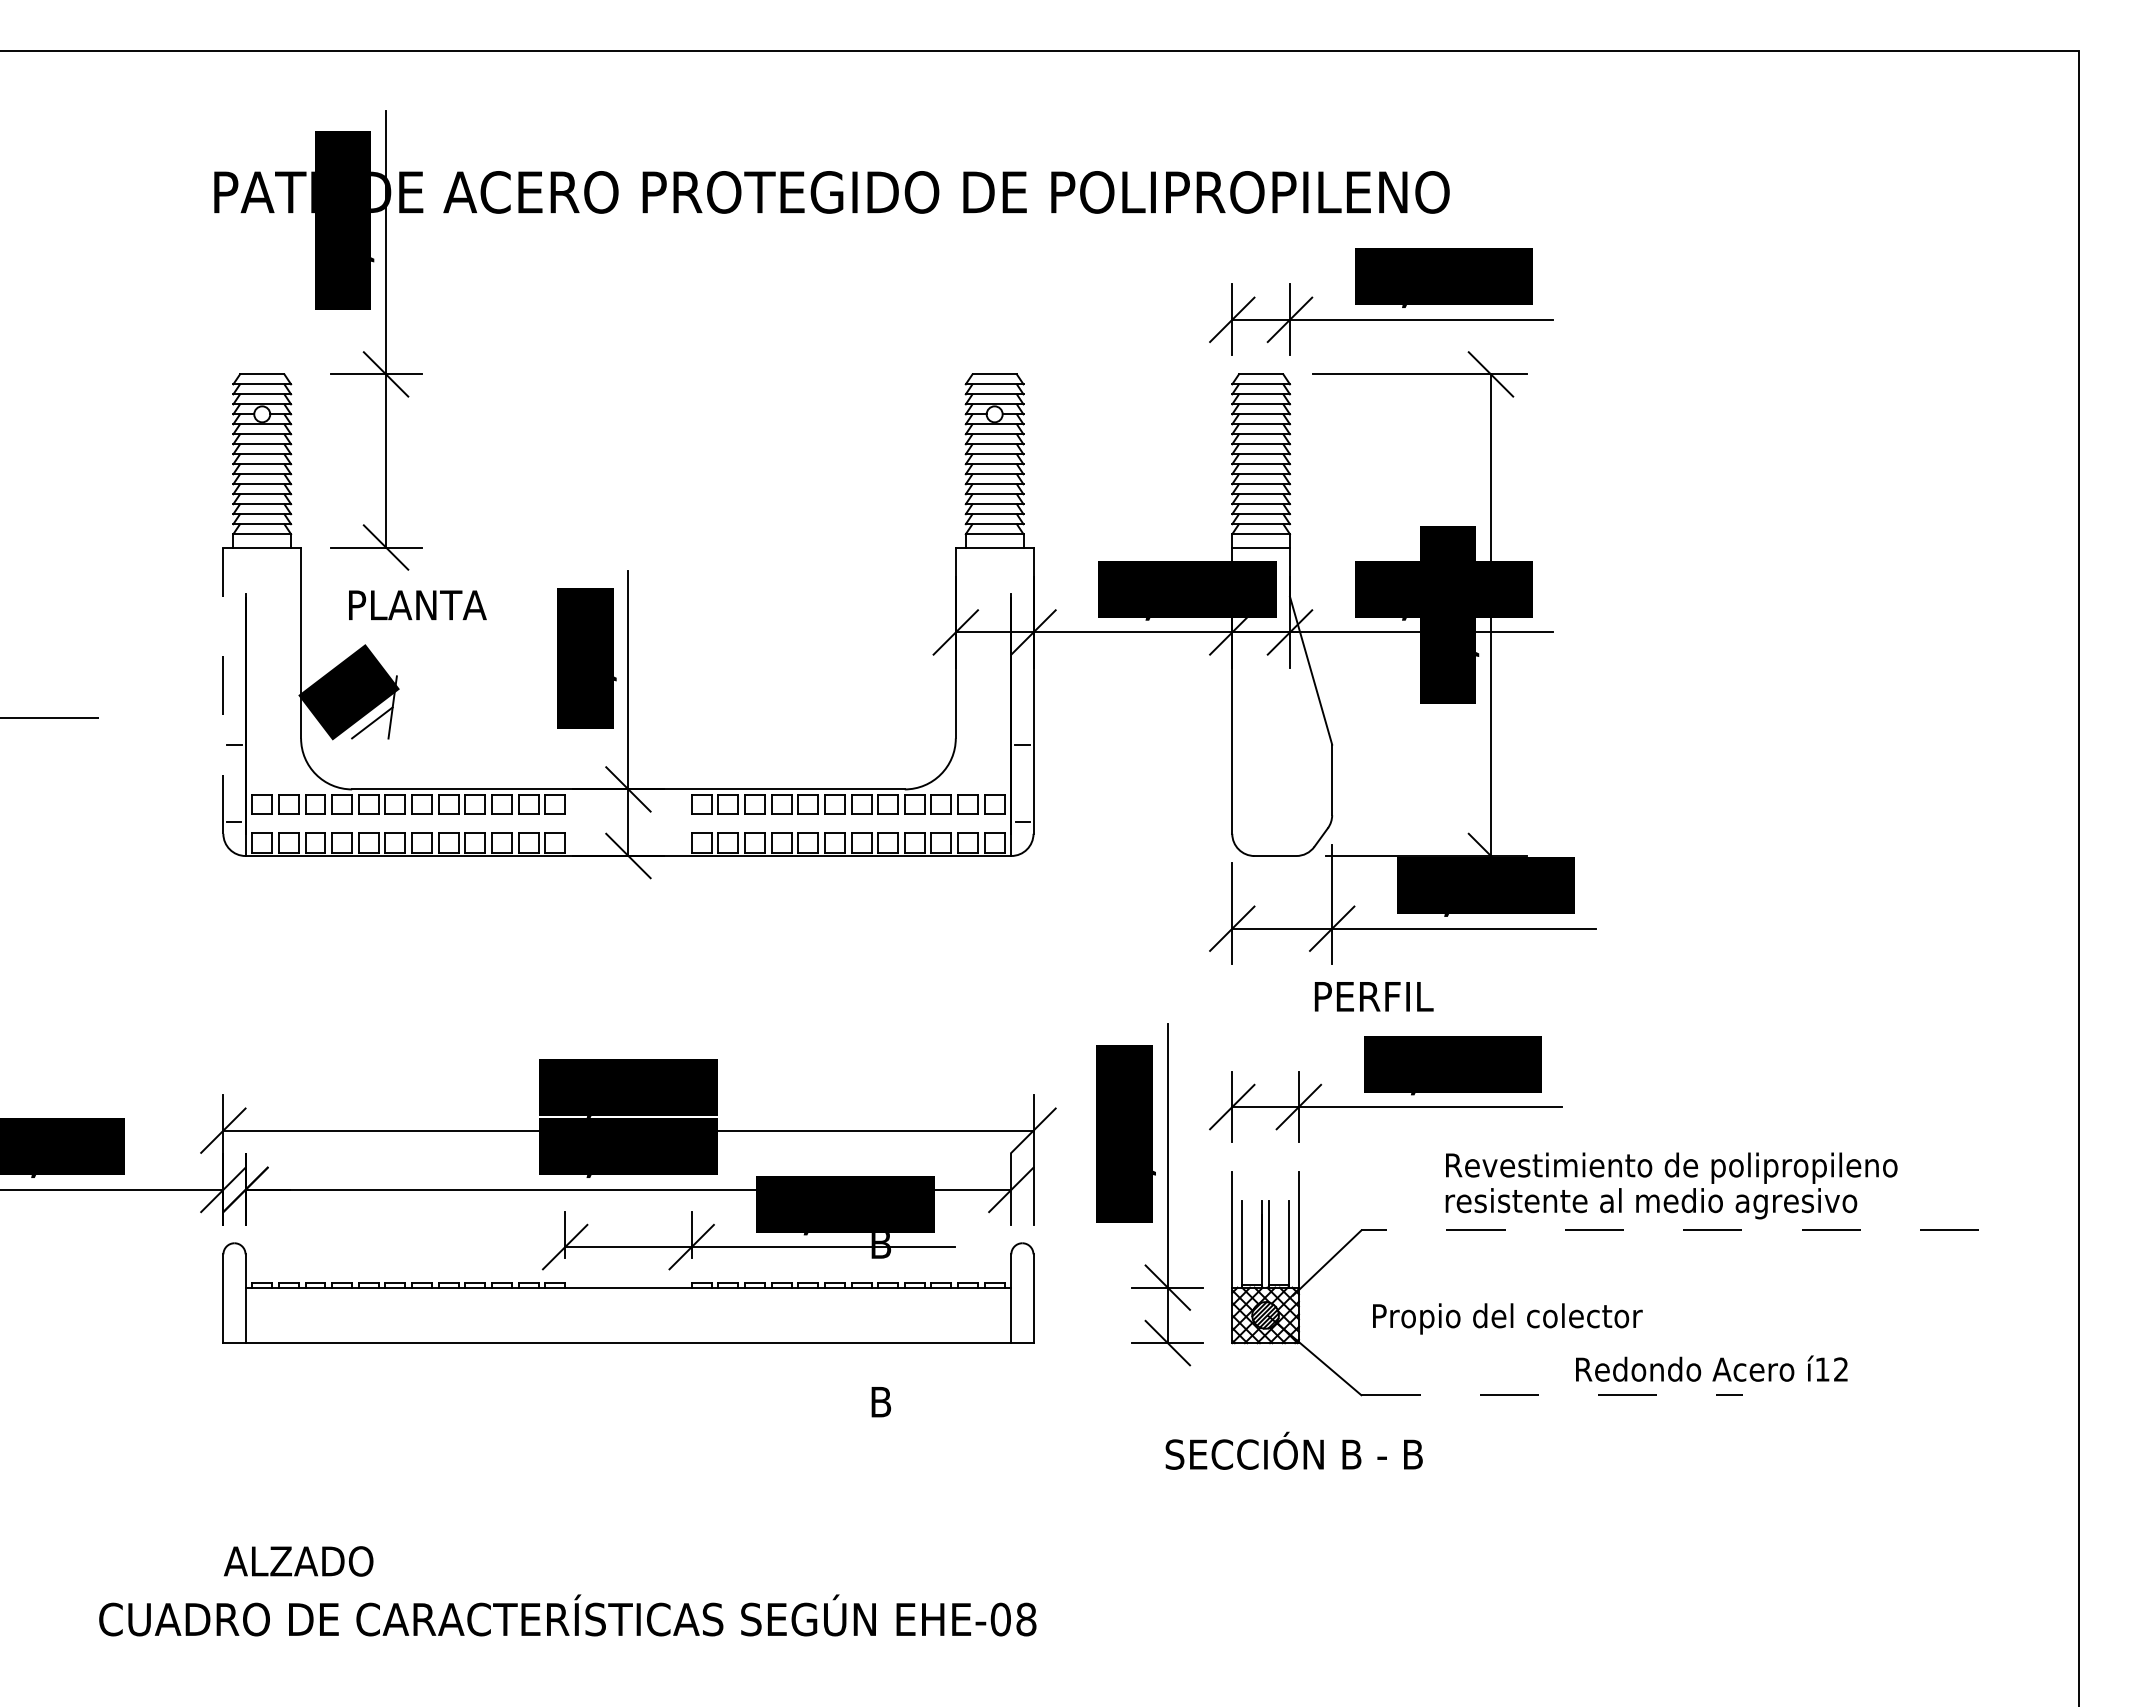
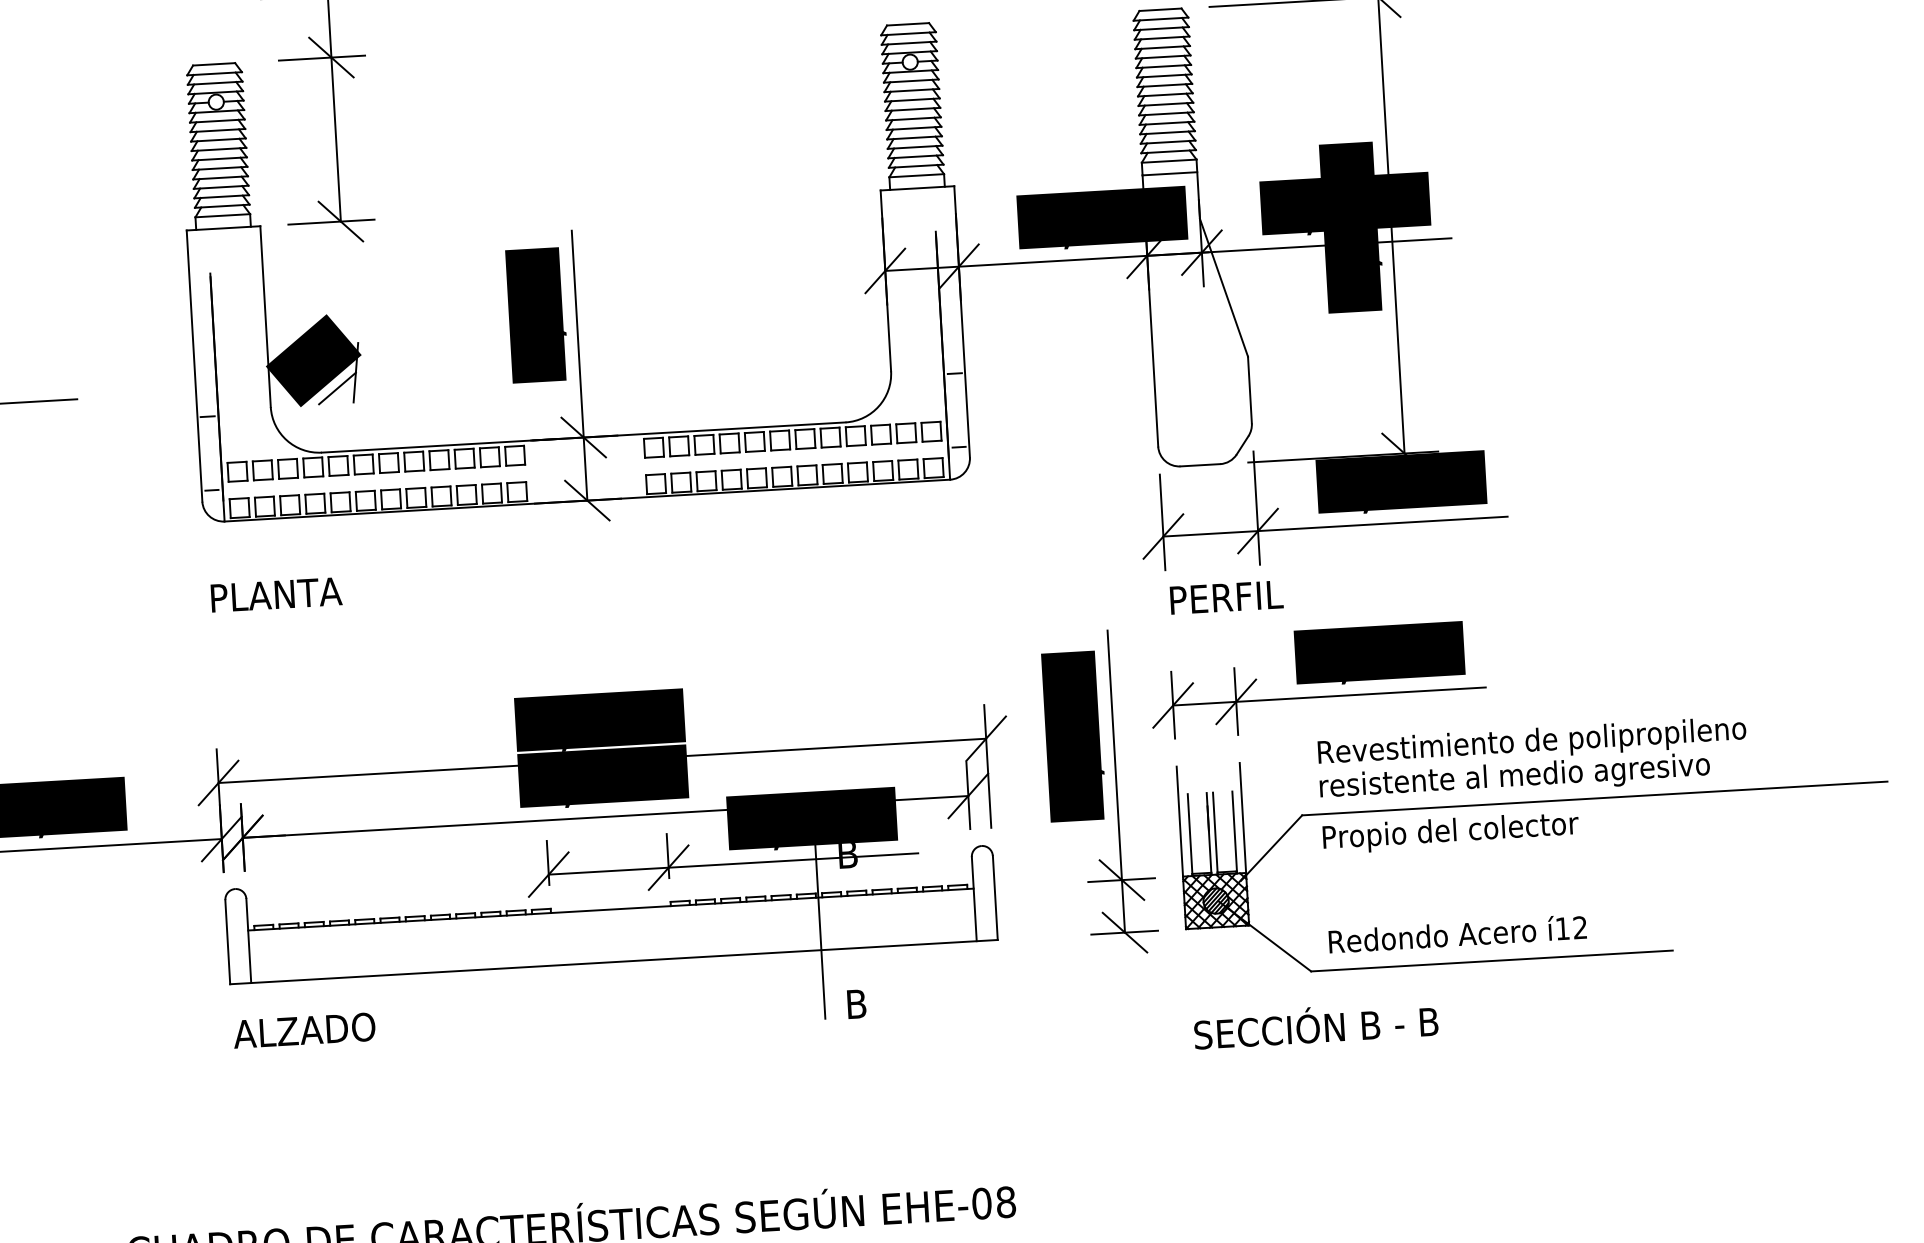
text: (417, 605) -> (276, 595), moved
line: (223, 690) -> (194, 365), dashed -> solid
text: (1373, 996) -> (1226, 597), moved
text: (1671, 1185) -> (1532, 759), moved
line: (1670, 1230) -> (1595, 798), dashed -> solid
text: (1507, 1318) -> (1450, 832), moved
line: (847, 1323) -> (820, 931), added
text: (1711, 1368) -> (1457, 933), moved
line: (1552, 1395) -> (1492, 961), dashed -> solid
text: (1293, 1450) -> (1315, 1024), moved
text: (298, 1561) -> (304, 1030), moved

